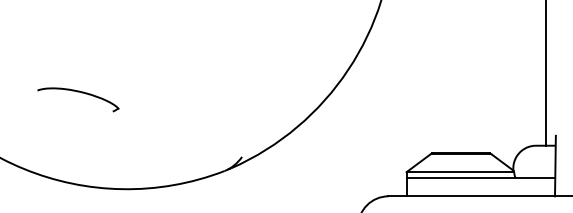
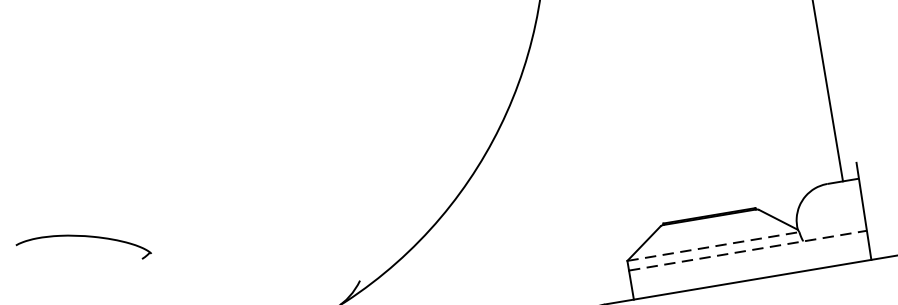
part: (81, 93) -> (87, 238), moved
line: (460, 172) -> (713, 247), solid -> dashed
line: (481, 178) -> (748, 251), solid -> dashed

